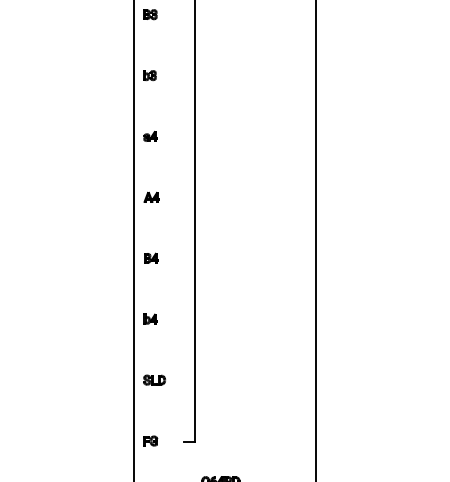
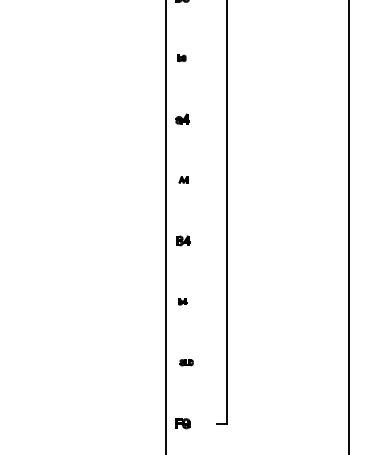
part: (149, 75) -> (181, 58), size x0.6
part: (151, 196) -> (183, 179), size x0.6
part: (150, 318) -> (182, 301), size x0.6
part: (154, 379) -> (186, 362), size x0.6

